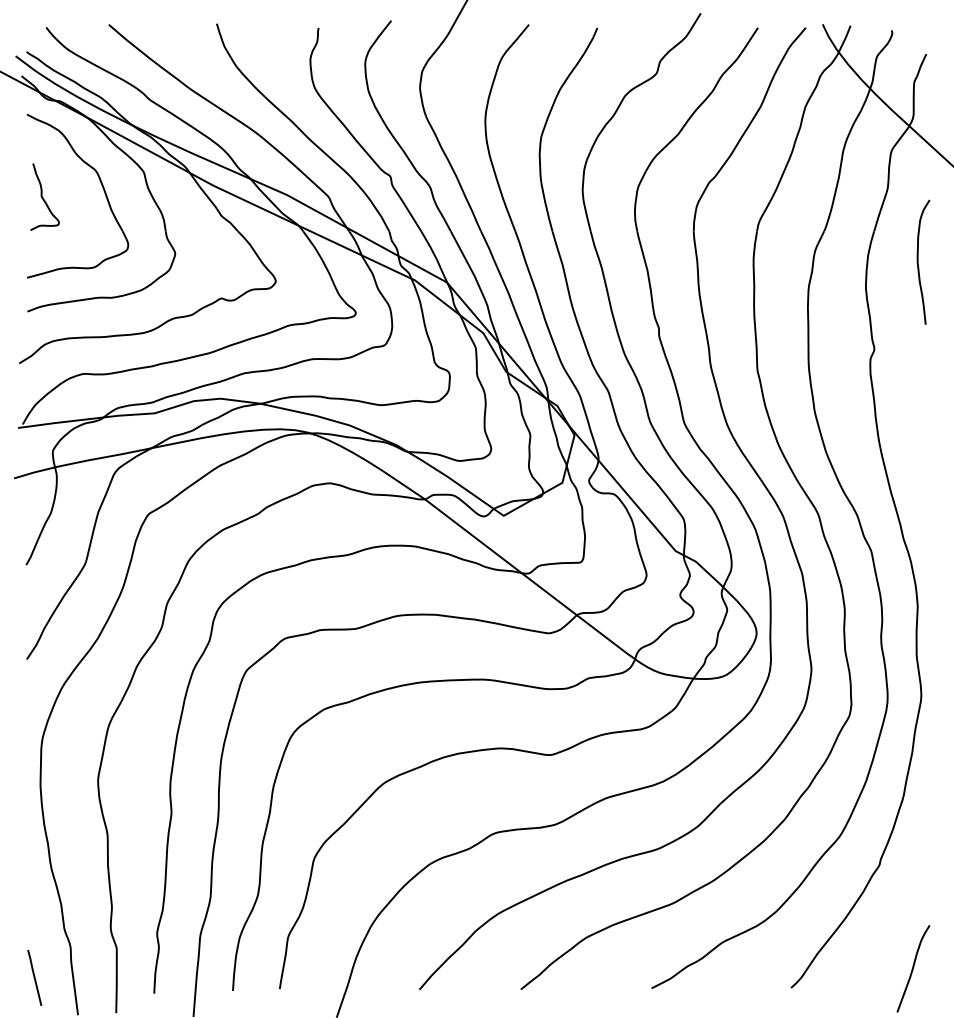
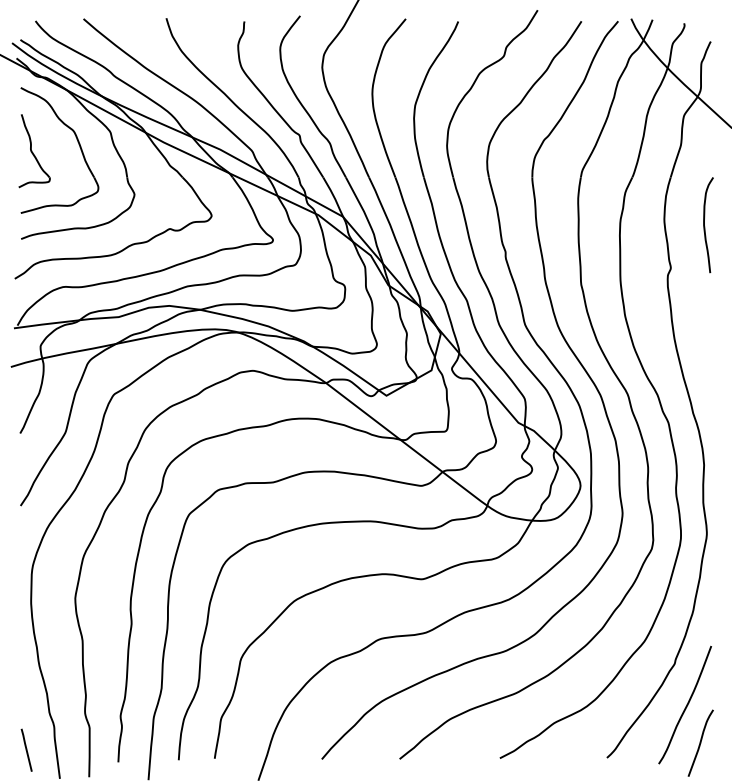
part: (44, 197) -> (34, 151), size x1.43
curve: (919, 263) -> (705, 226), moved
curve: (894, 918) -> (686, 704), added

